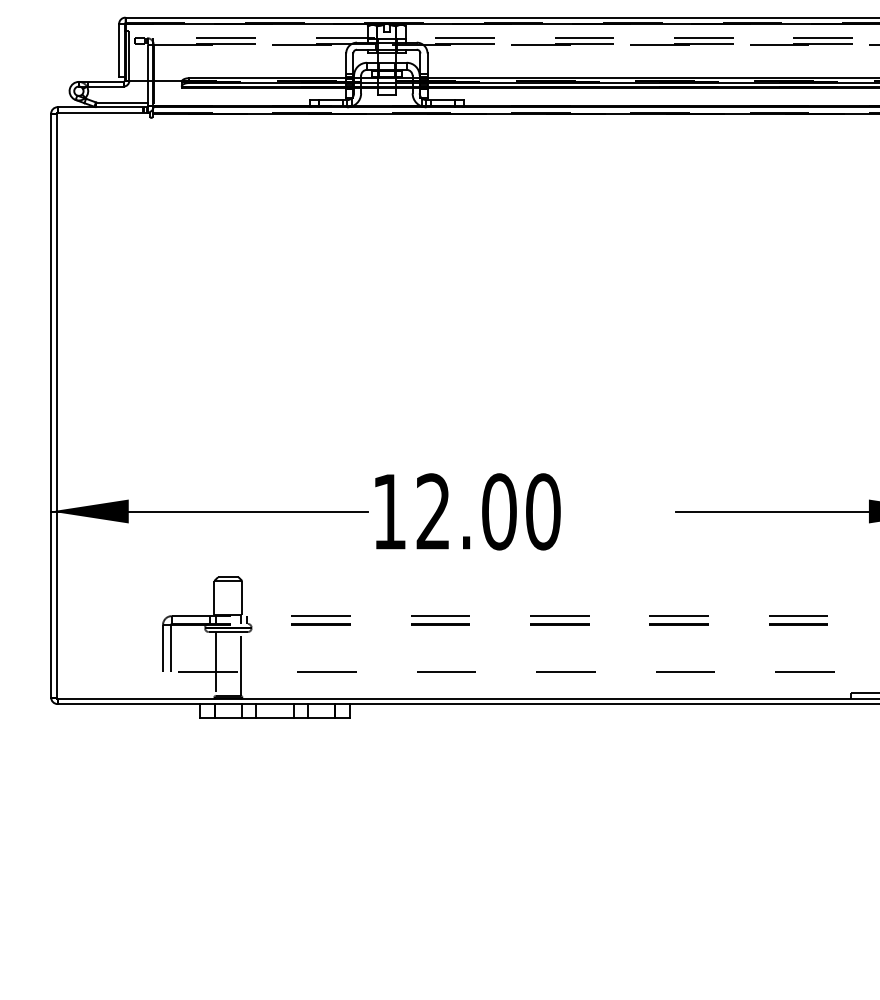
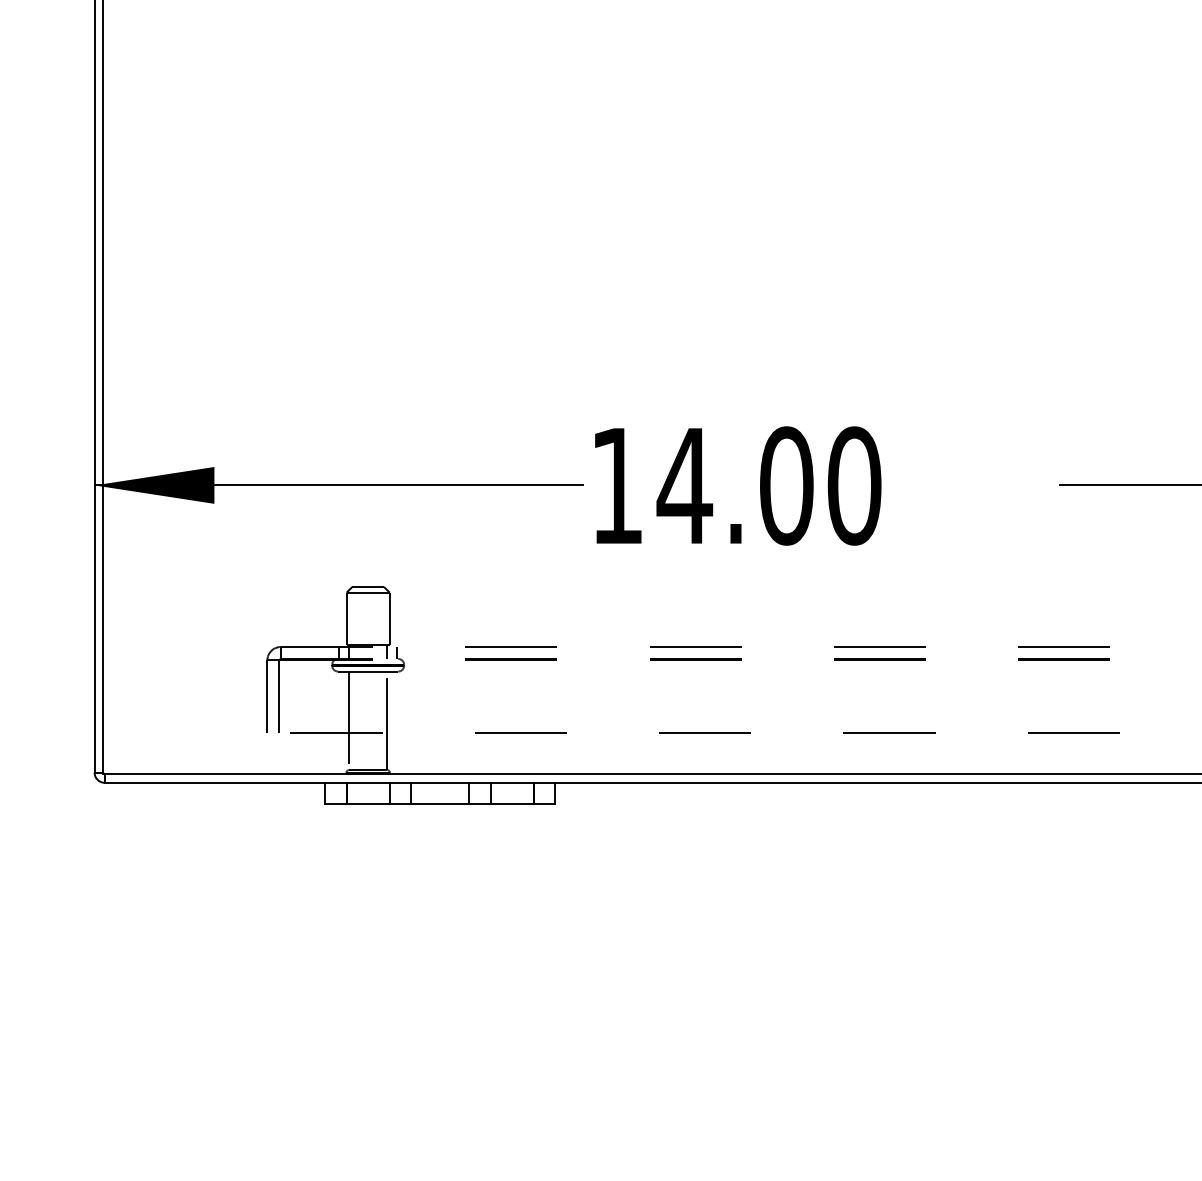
text: (433, 511) -> (684, 485), 12.00 -> 14.00

